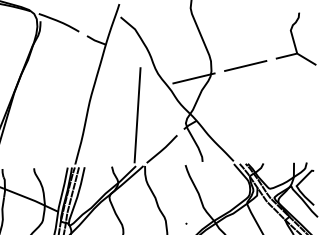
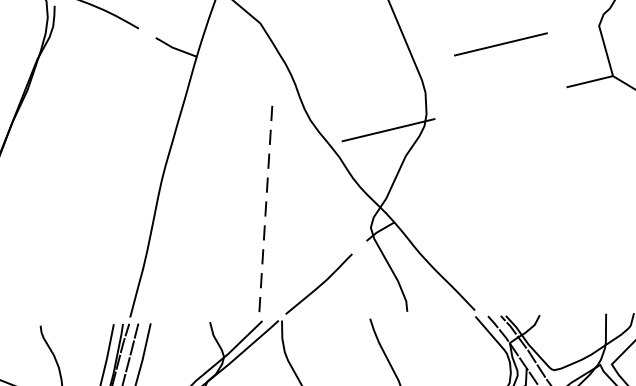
line: (245, 65) -> (500, 43), moved
line: (137, 115) -> (265, 210), solid -> dashed

